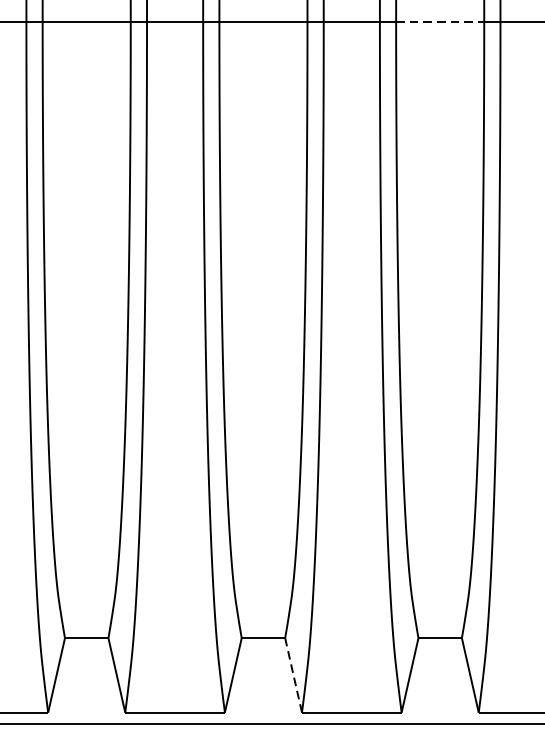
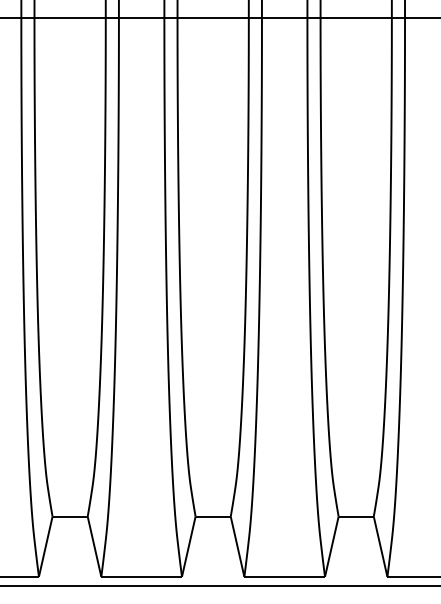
line: (440, 22) -> (356, 18), dashed -> solid
line: (293, 675) -> (237, 546), dashed -> solid

